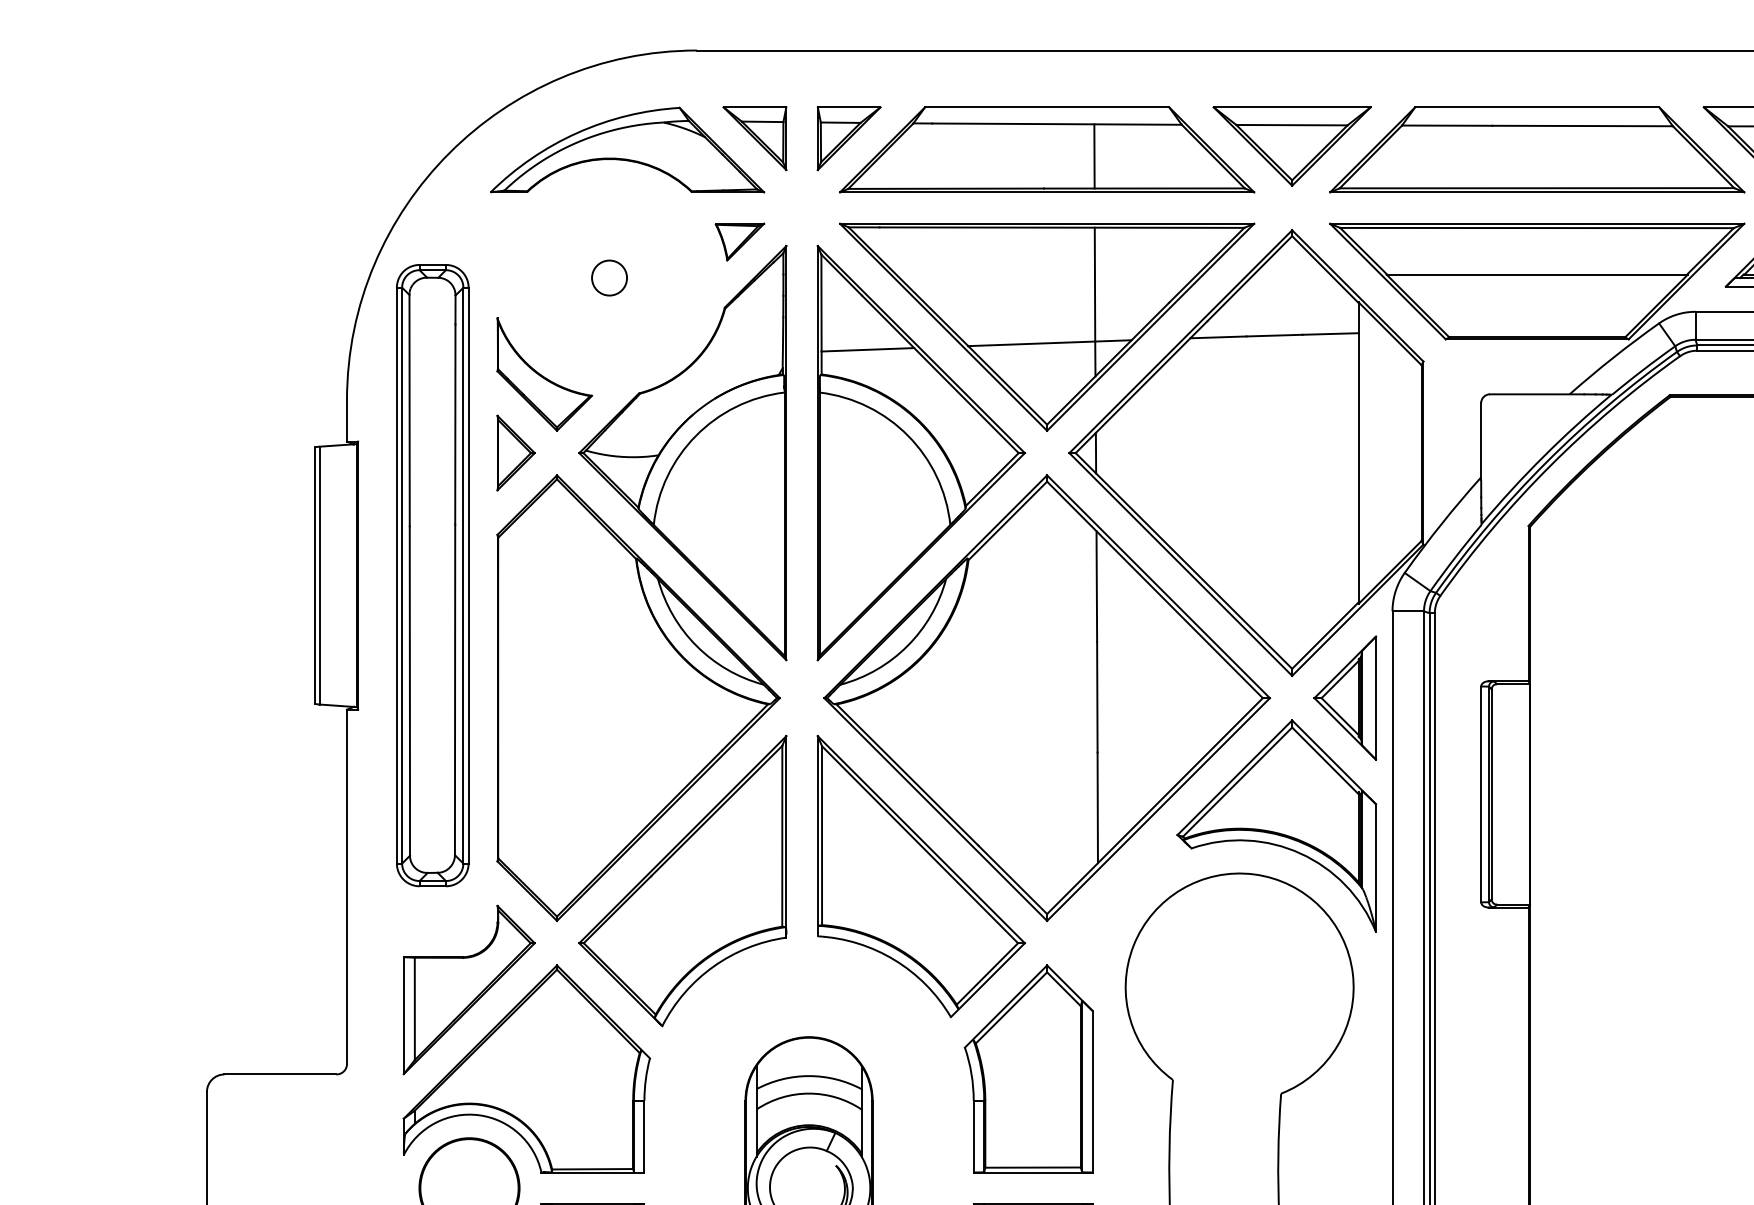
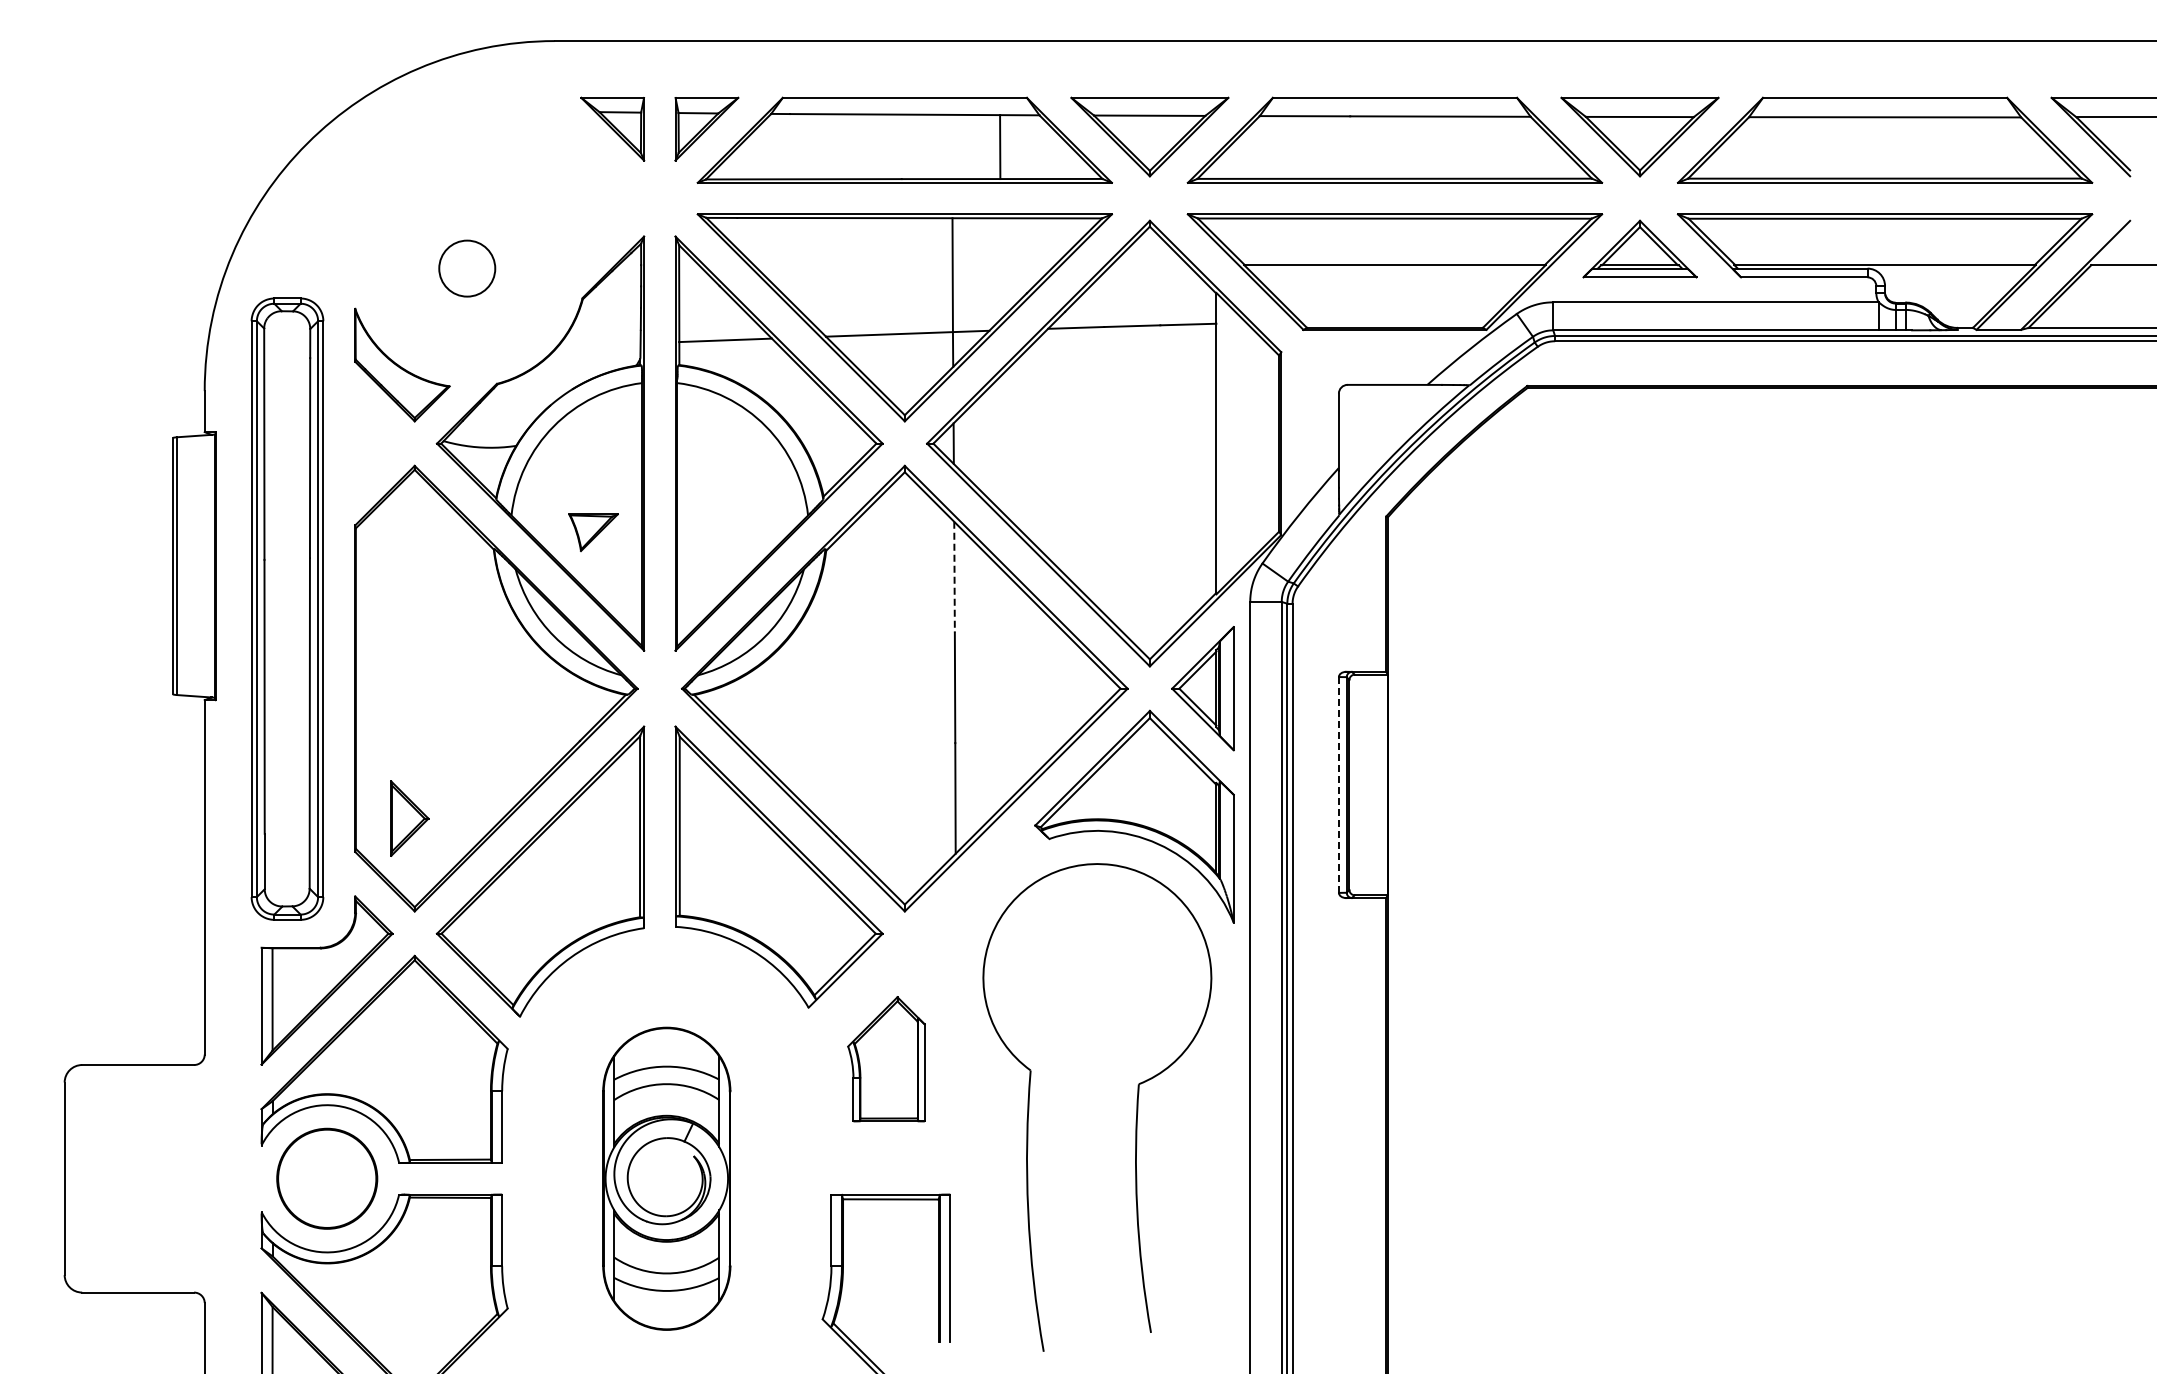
part: (626, 149) -> (484, 140), removed
line: (1094, 156) -> (1000, 147), moved
part: (739, 241) -> (593, 532), moved
circle: (608, 277) -> (466, 268), size x1.6
part: (515, 452) -> (409, 818), moved
part: (432, 574) -> (287, 608), moved
line: (1096, 586) -> (954, 577), solid -> dashed
line: (1480, 793) -> (1338, 784), solid -> dashed
part: (1028, 1067) -> (886, 1058), size x0.6

